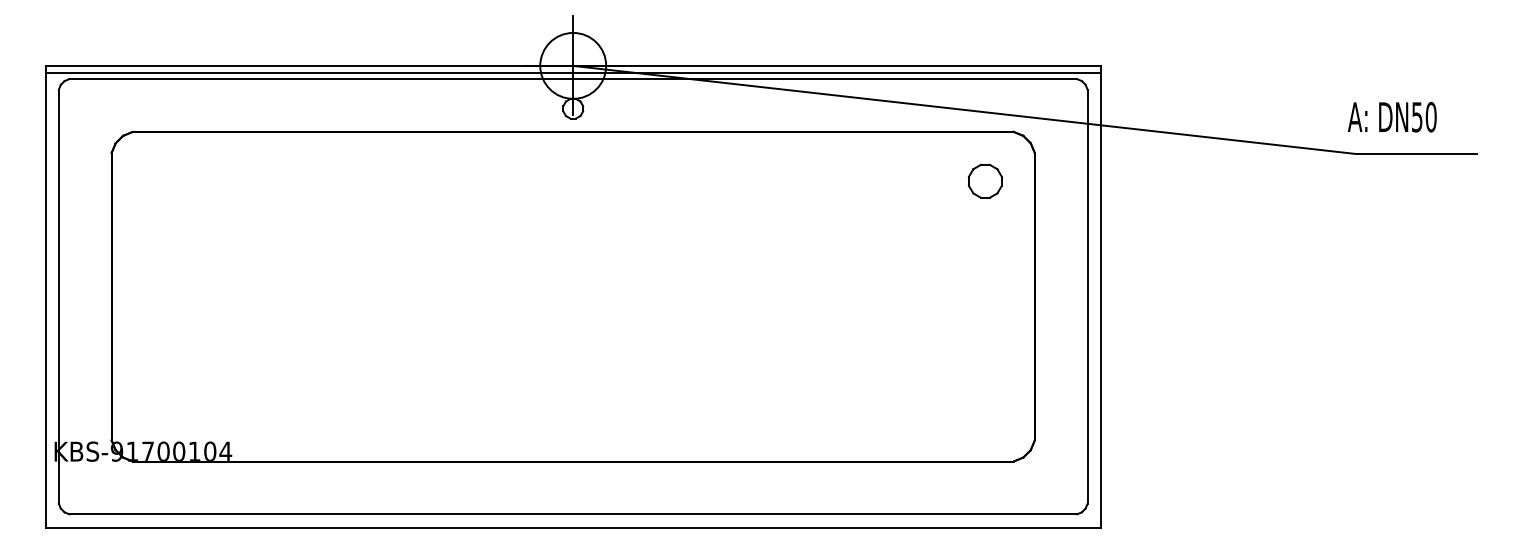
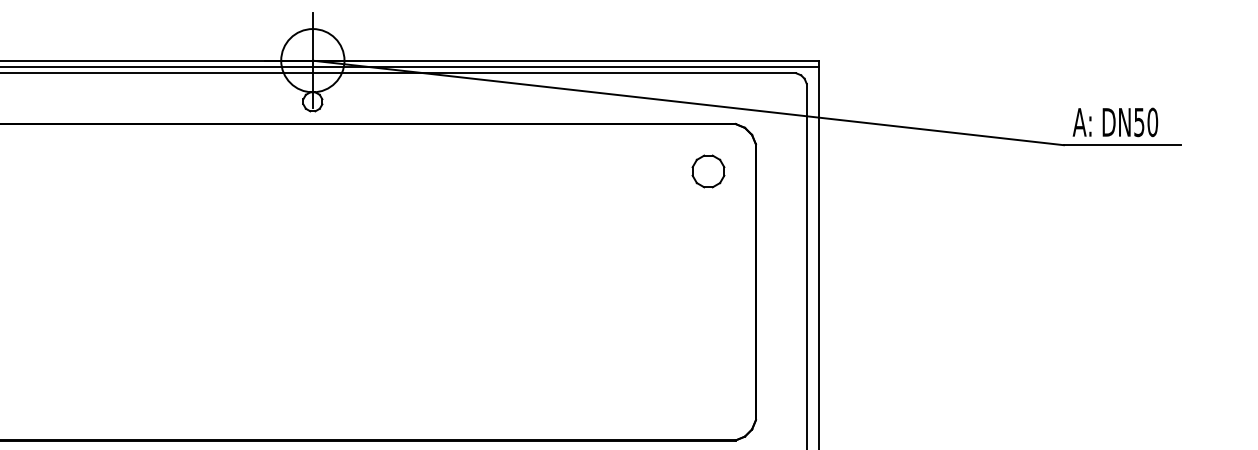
text: (1391, 116) -> (1114, 121), moved

